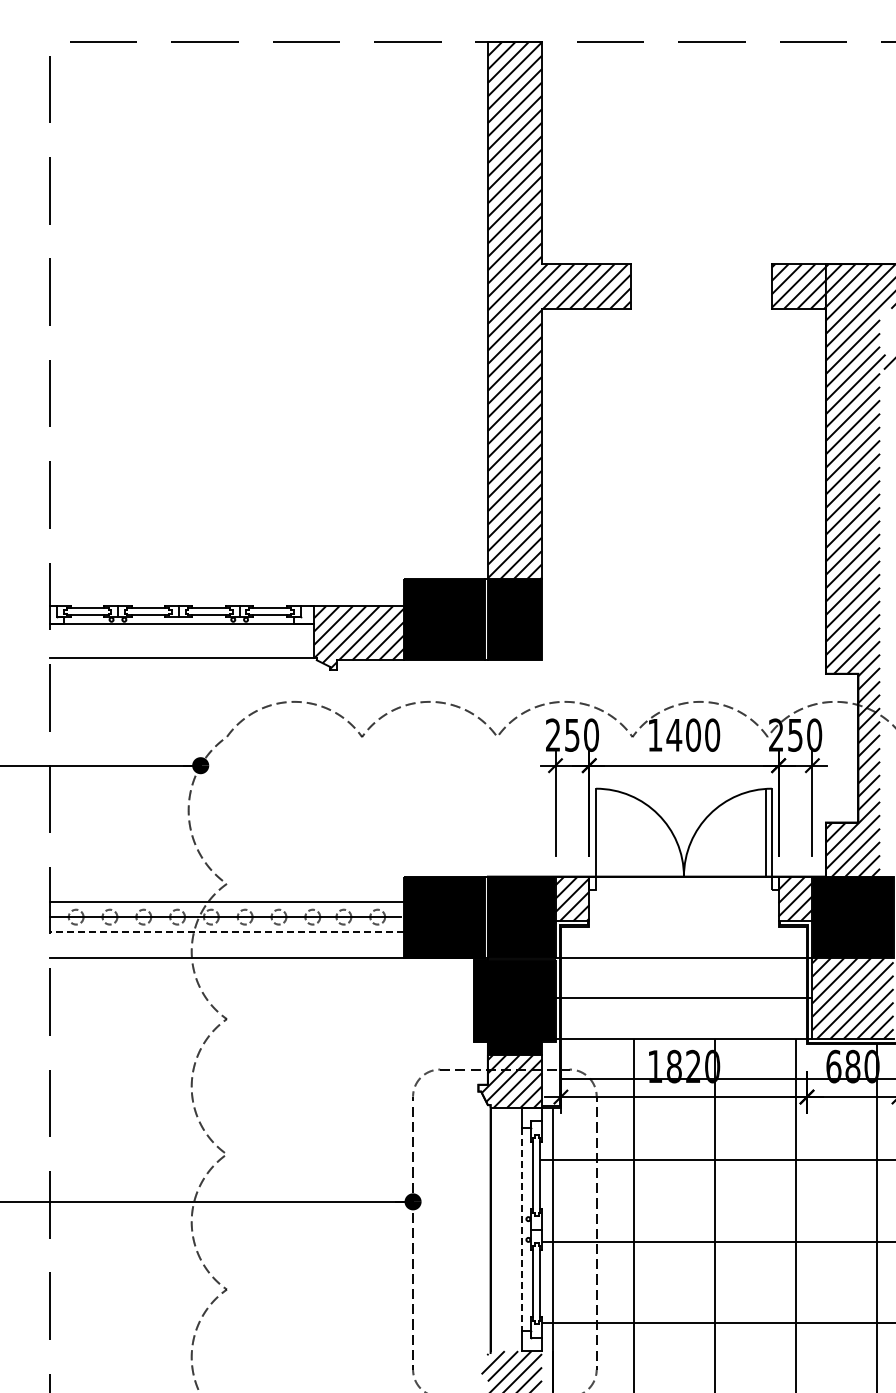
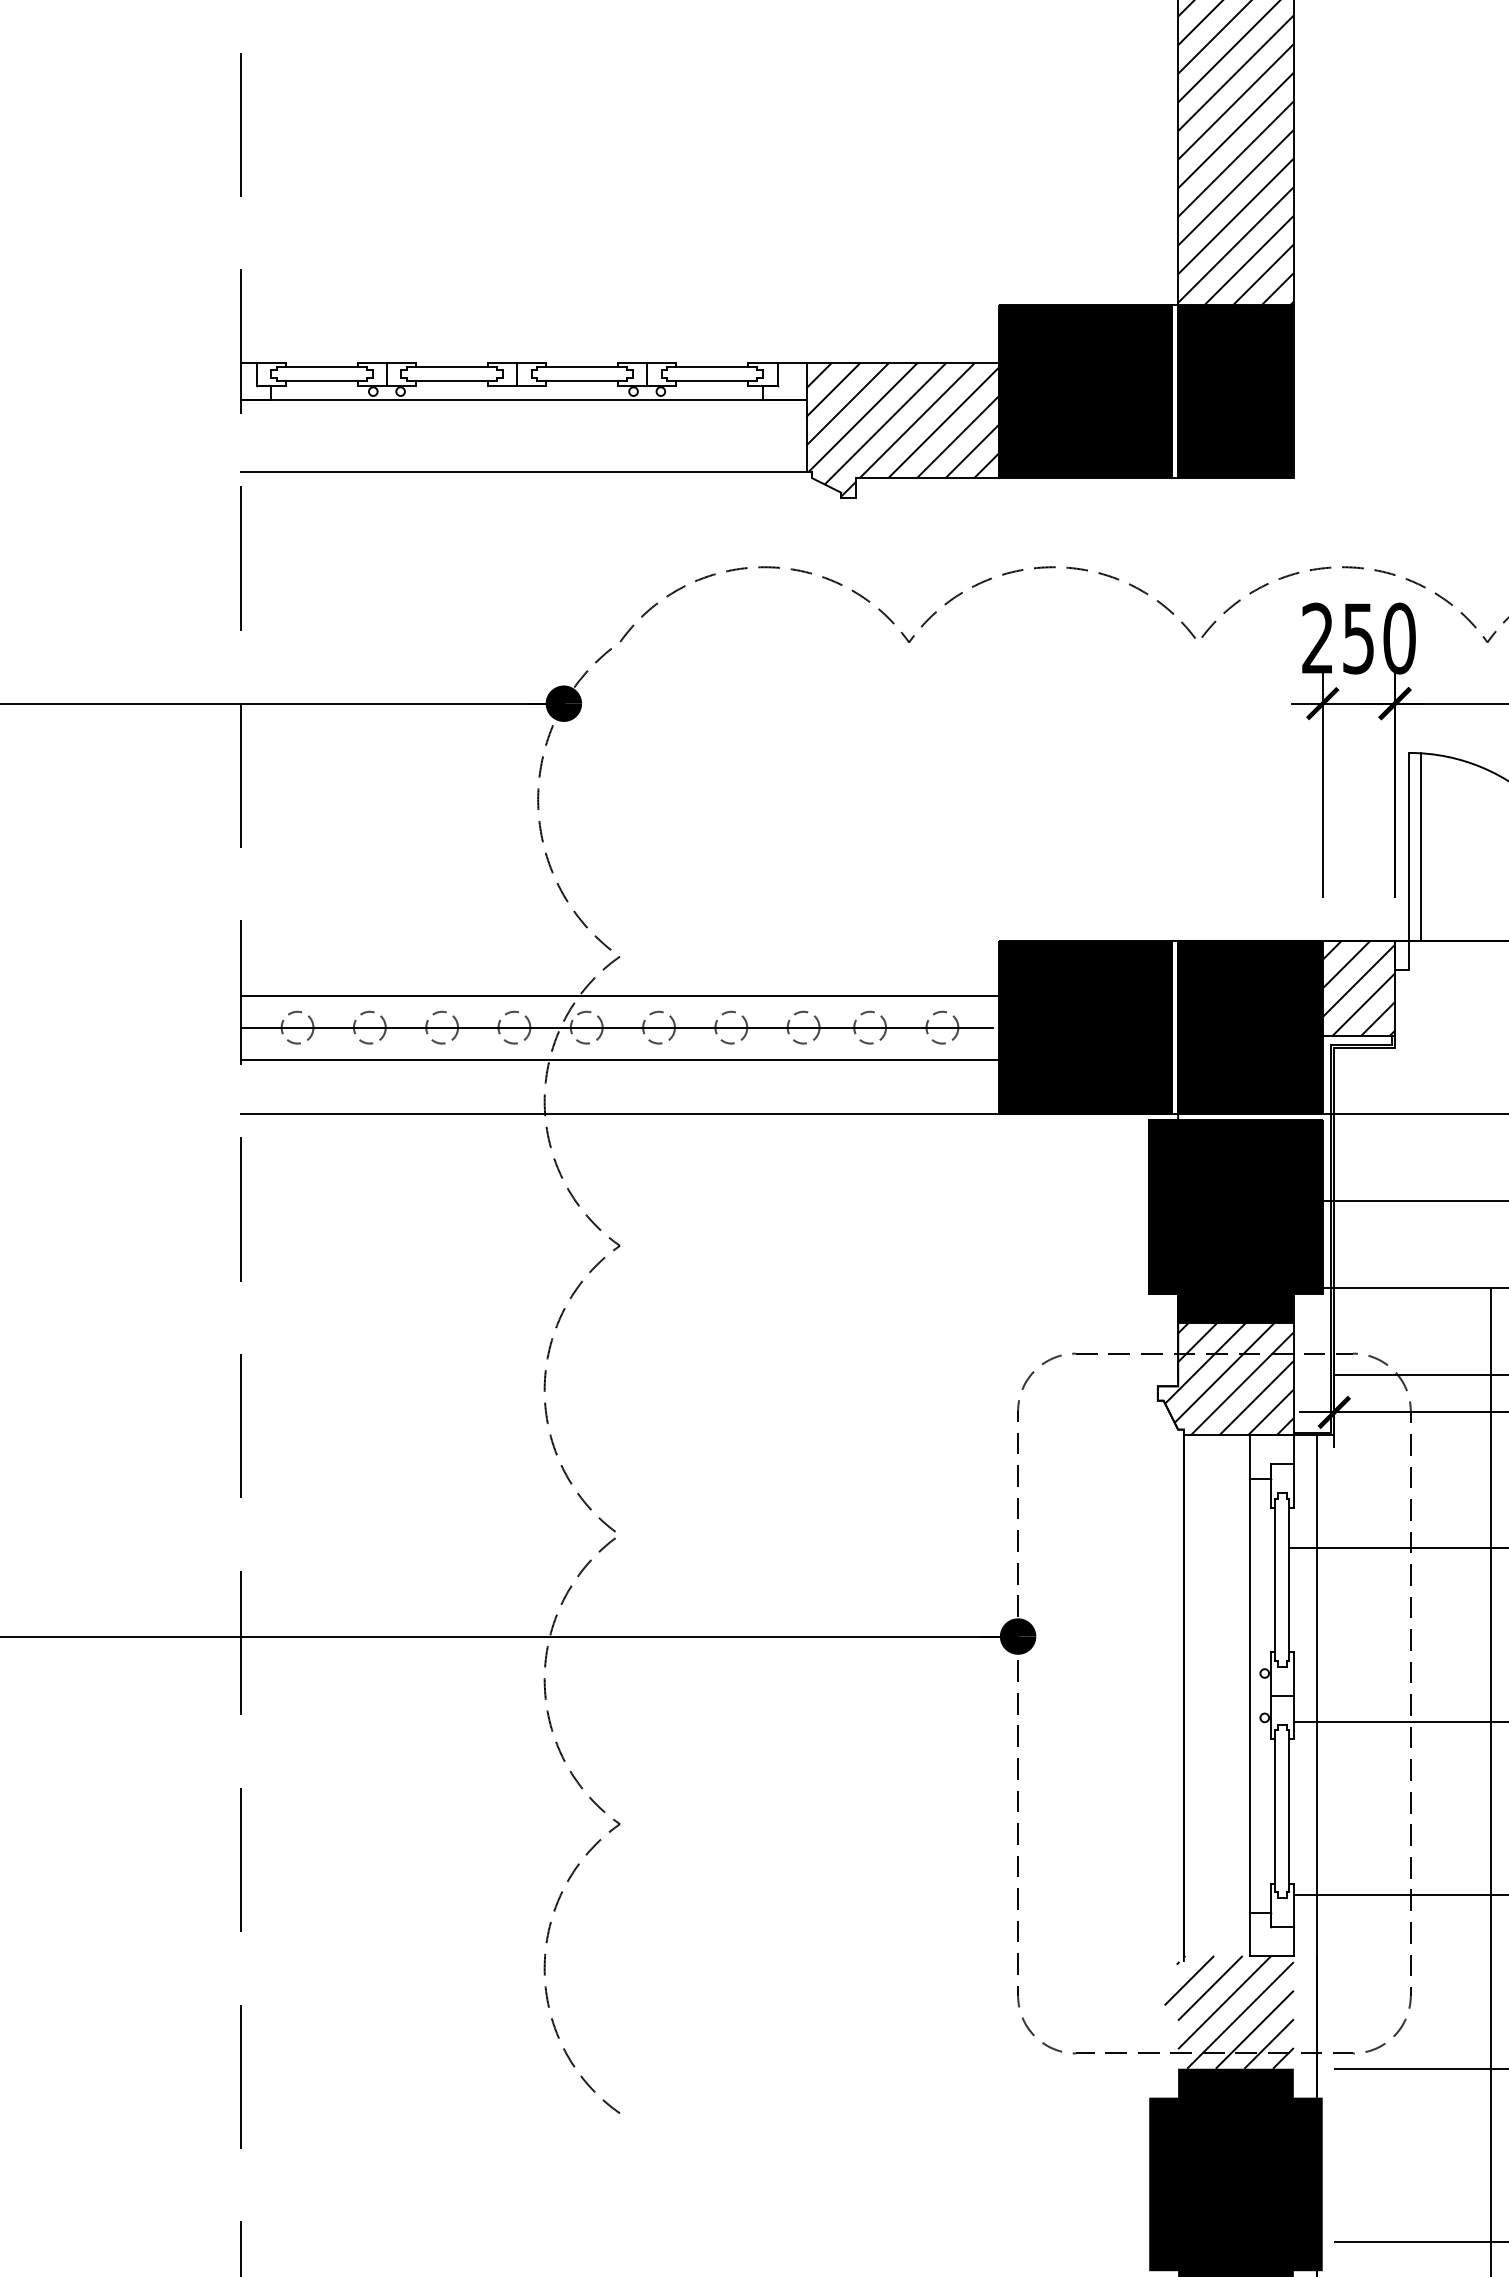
line: (601, 832) -> (1421, 846), added
line: (226, 932) -> (619, 1060), dashed -> solid
line: (521, 1230) -> (1249, 1697), dashed -> solid

